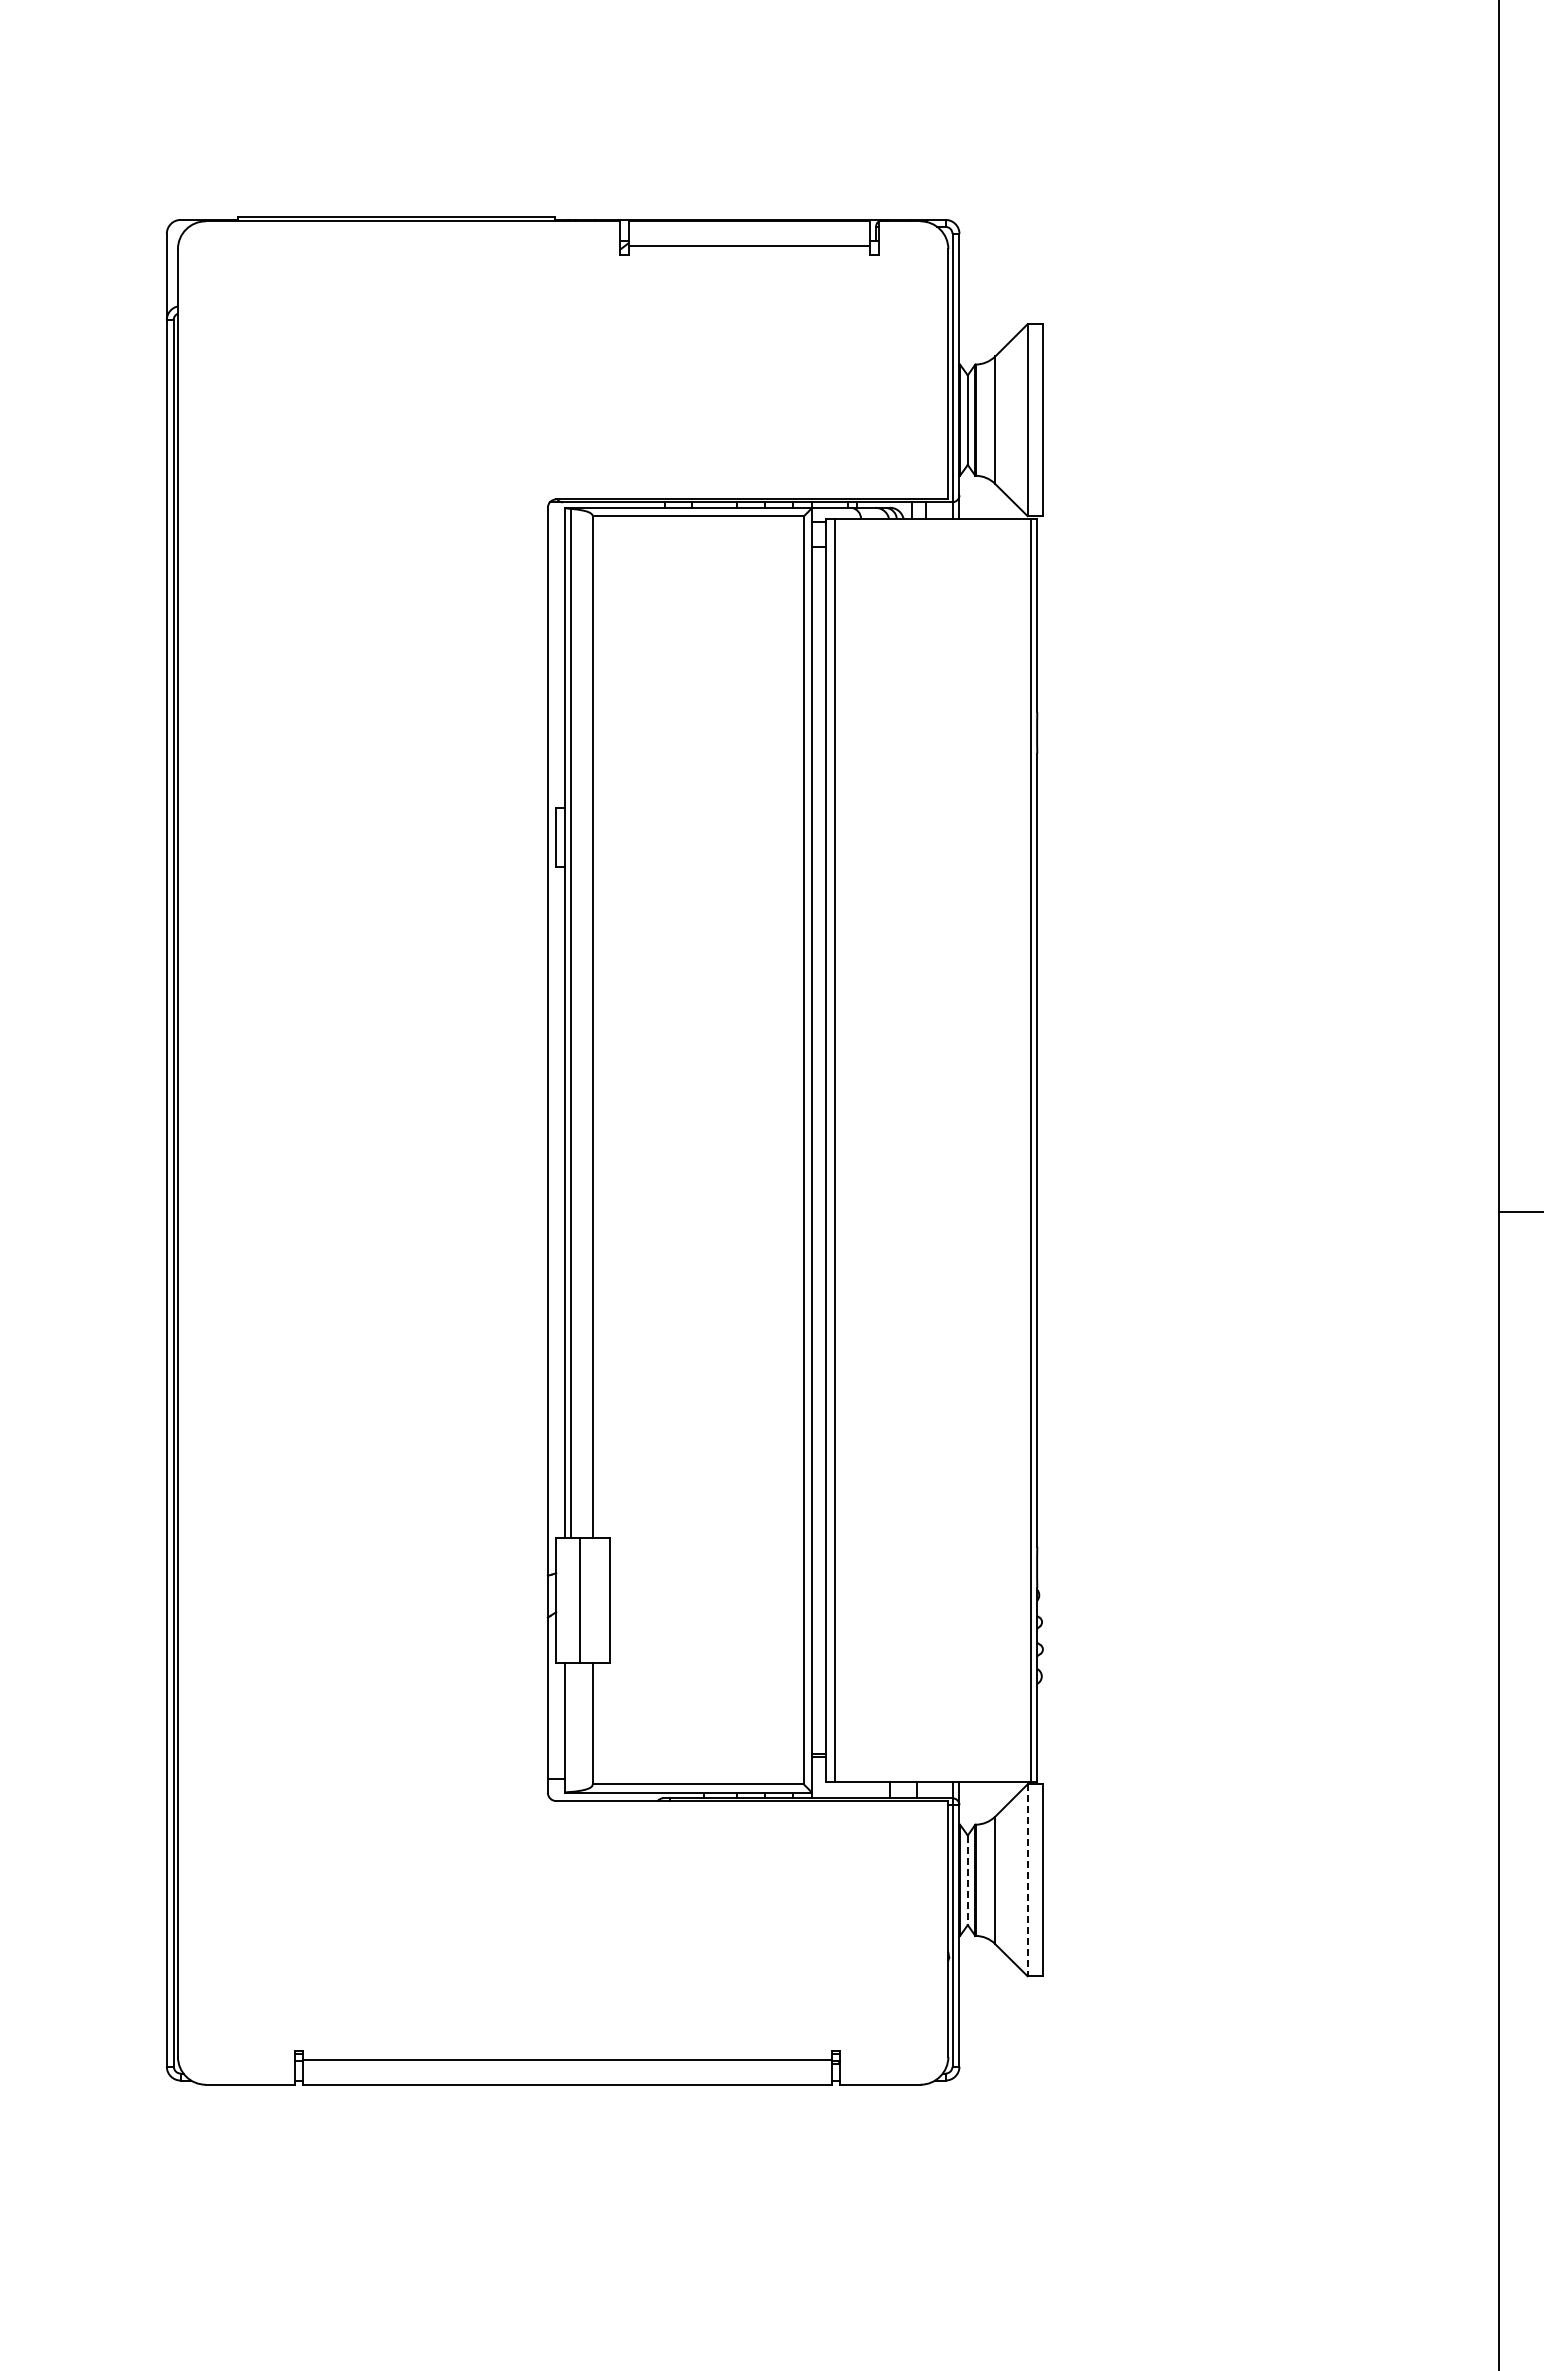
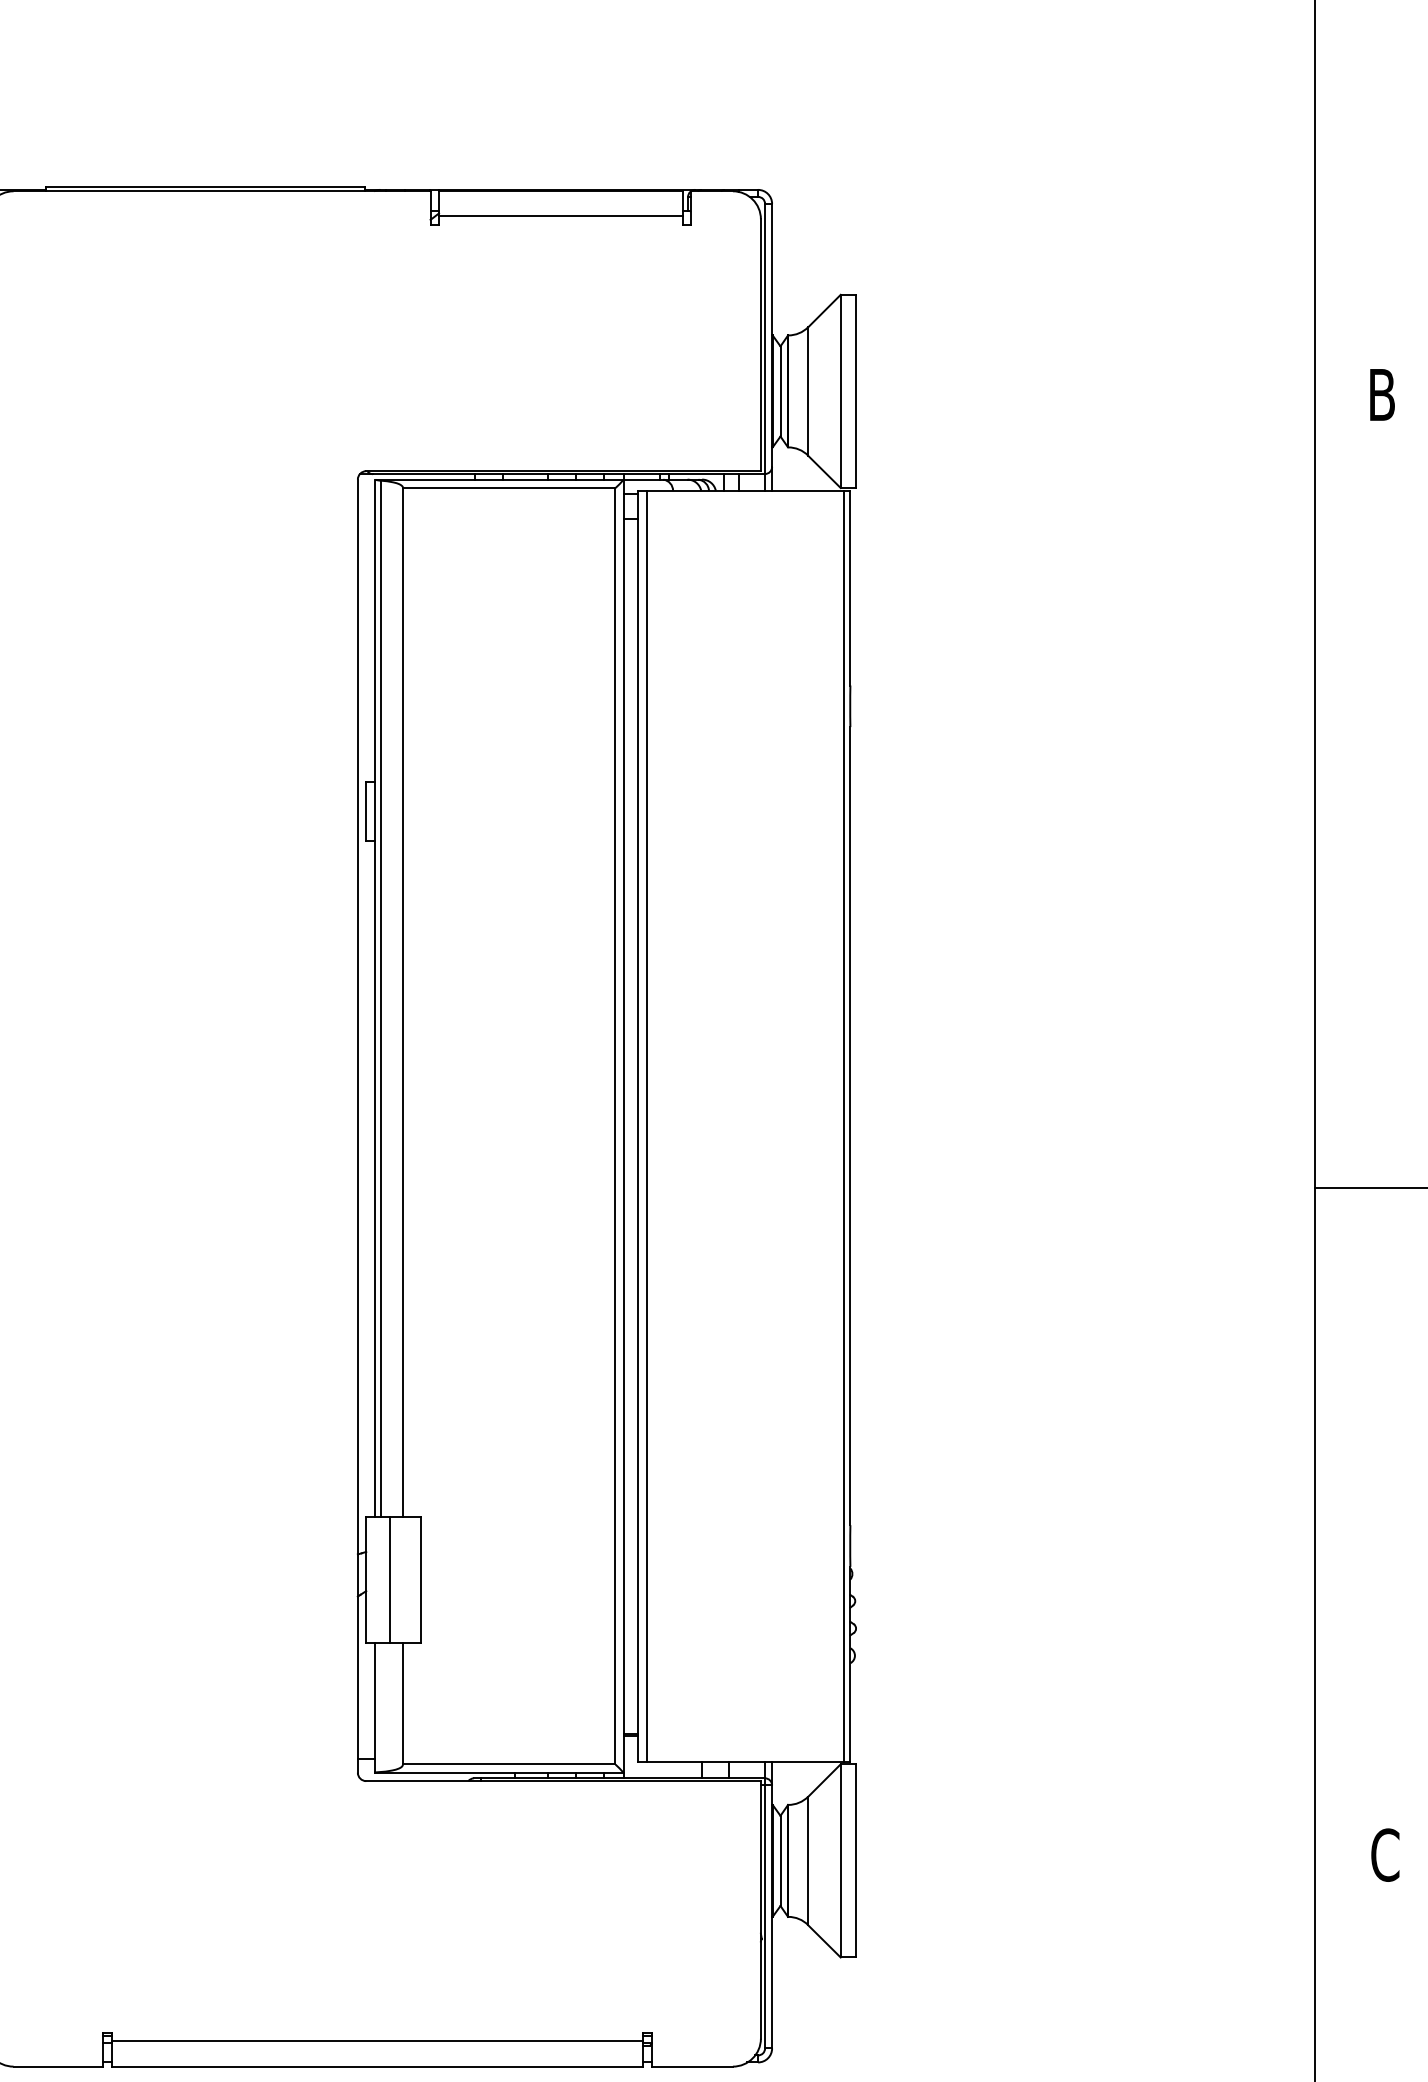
line: (967, 1880) -> (780, 1861), dashed -> solid
line: (1027, 1880) -> (840, 1861), dashed -> solid

